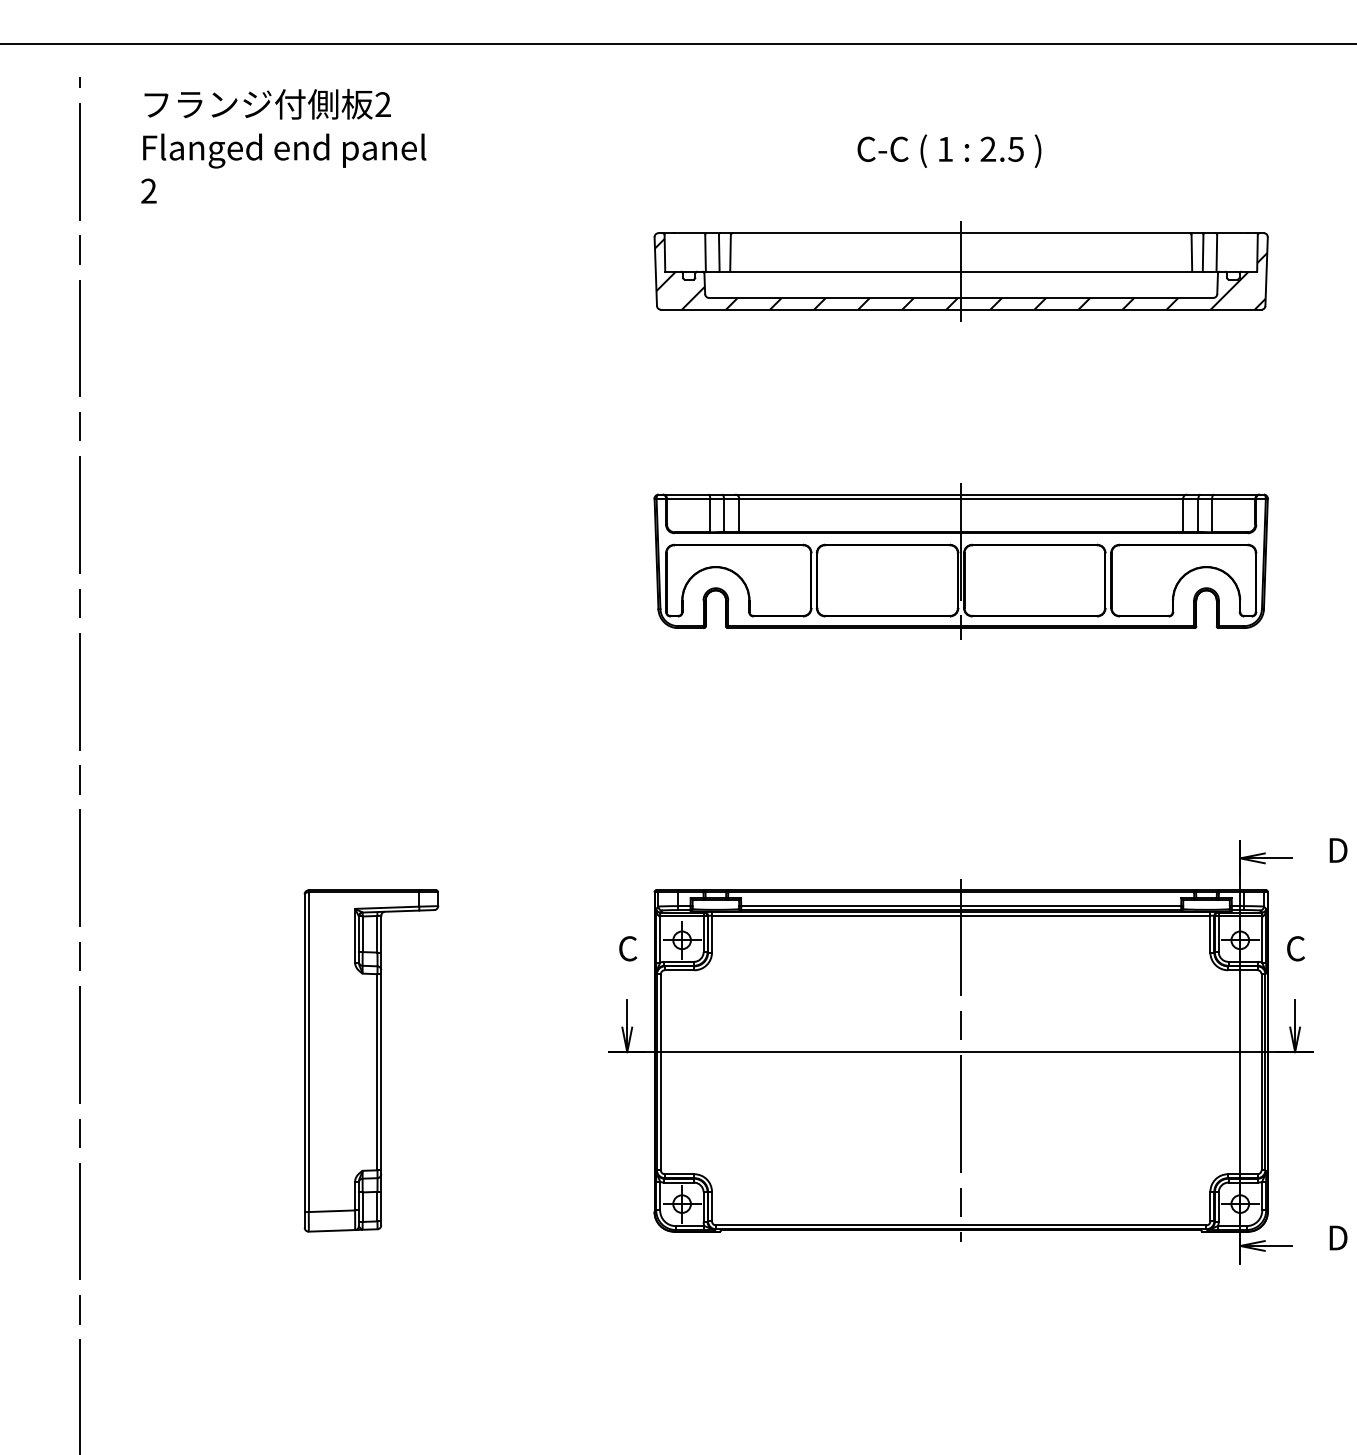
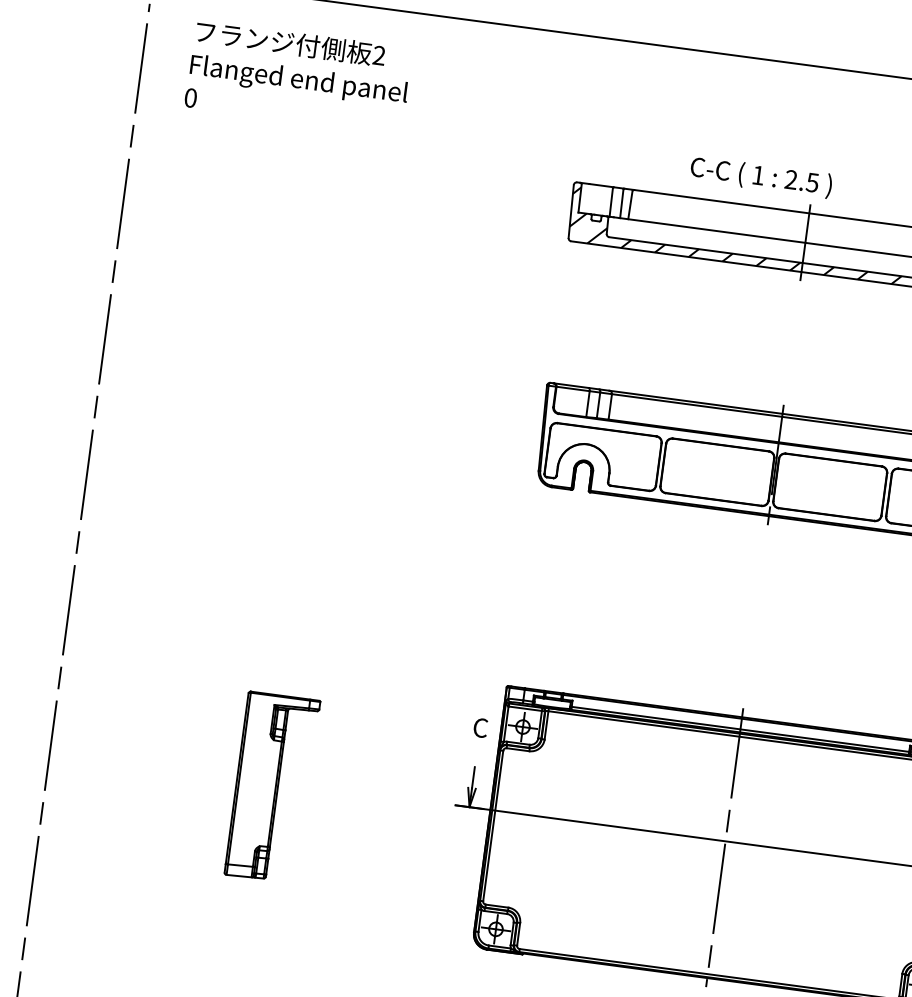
text: (949, 150) -> (761, 176), moved
text: (148, 190) -> (190, 97), 2 -> 0
part: (371, 1060) -> (272, 787), size x0.7

